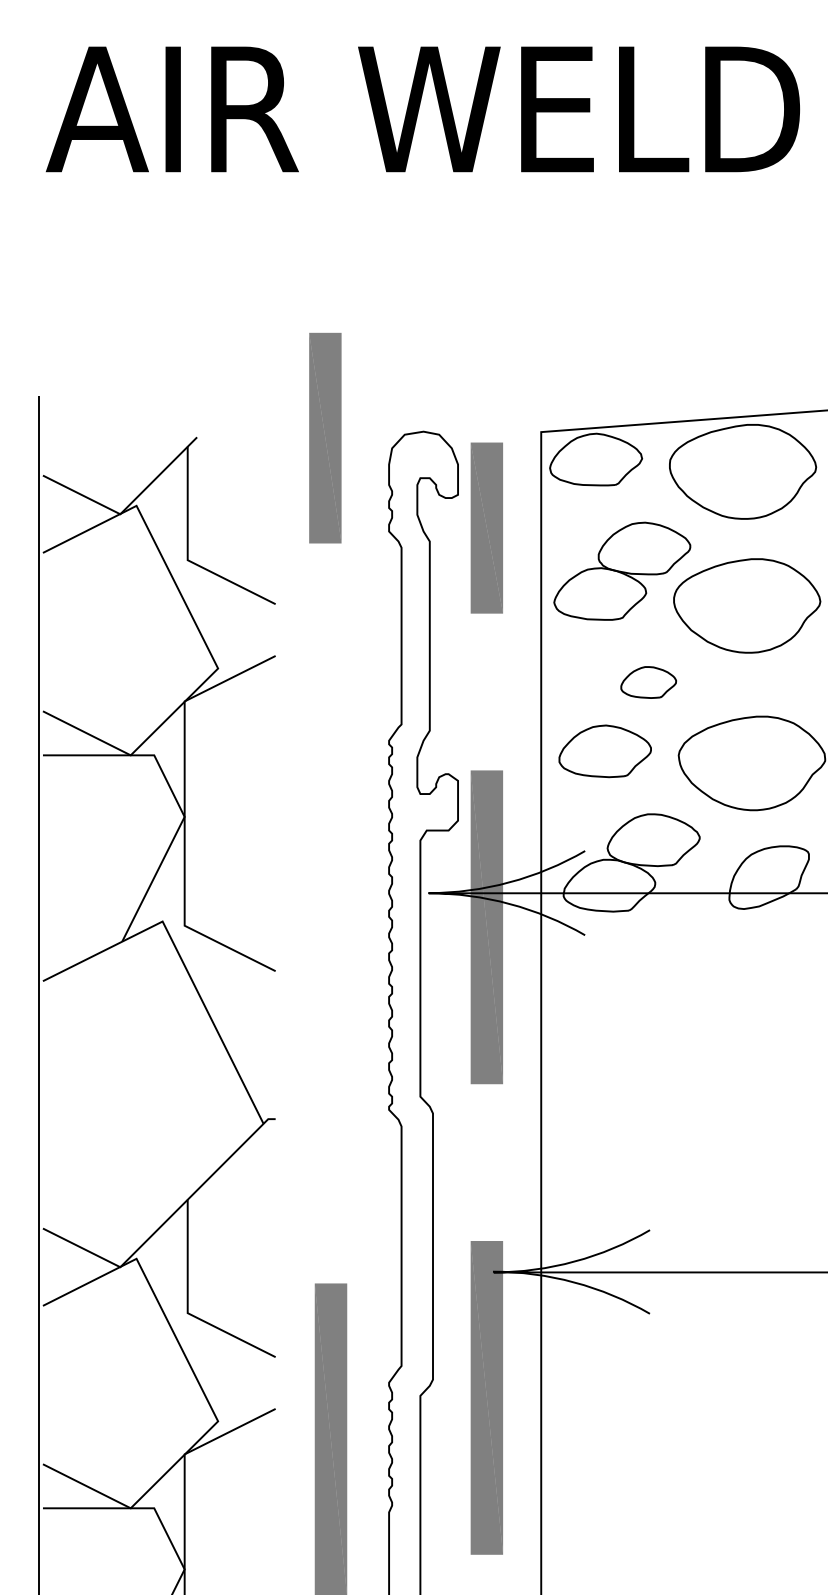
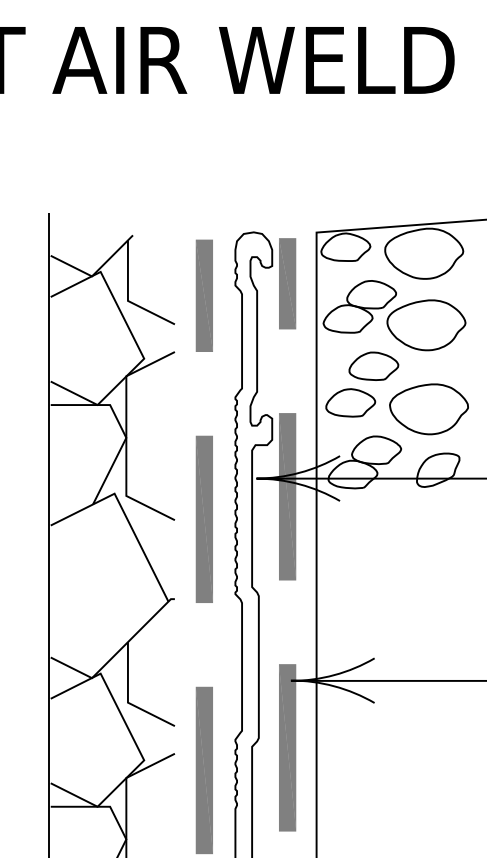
part: (325, 437) -> (204, 295), moved
part: (647, 681) -> (373, 365), size x1.67
part: (331, 968) -> (204, 518), added

